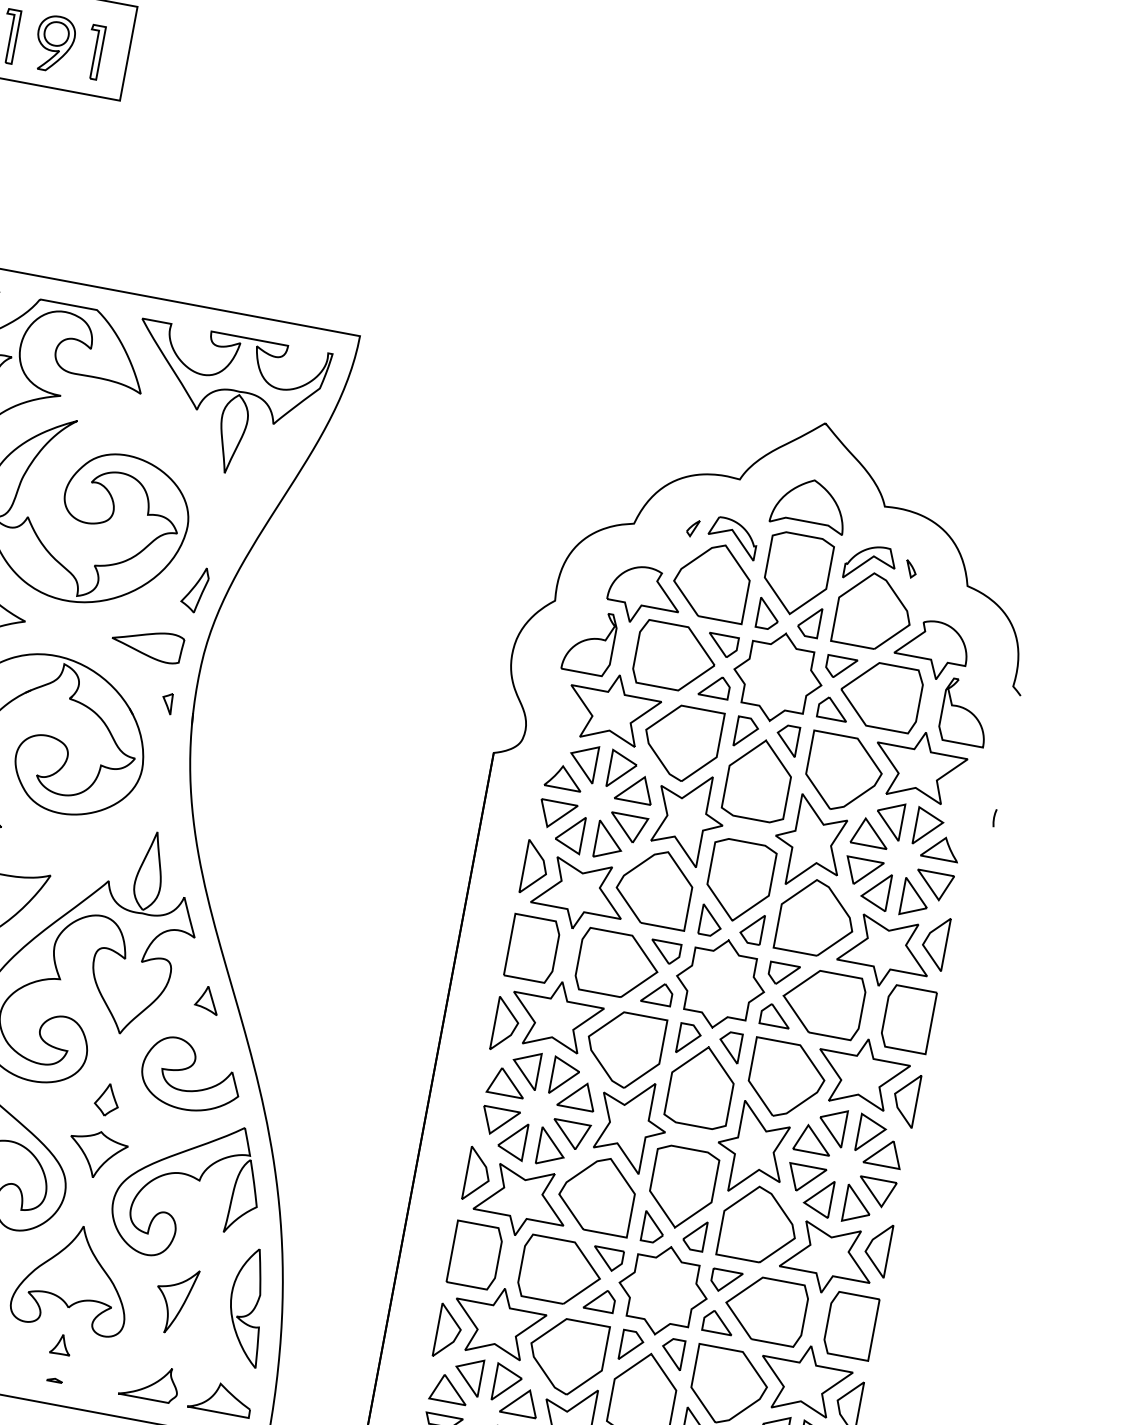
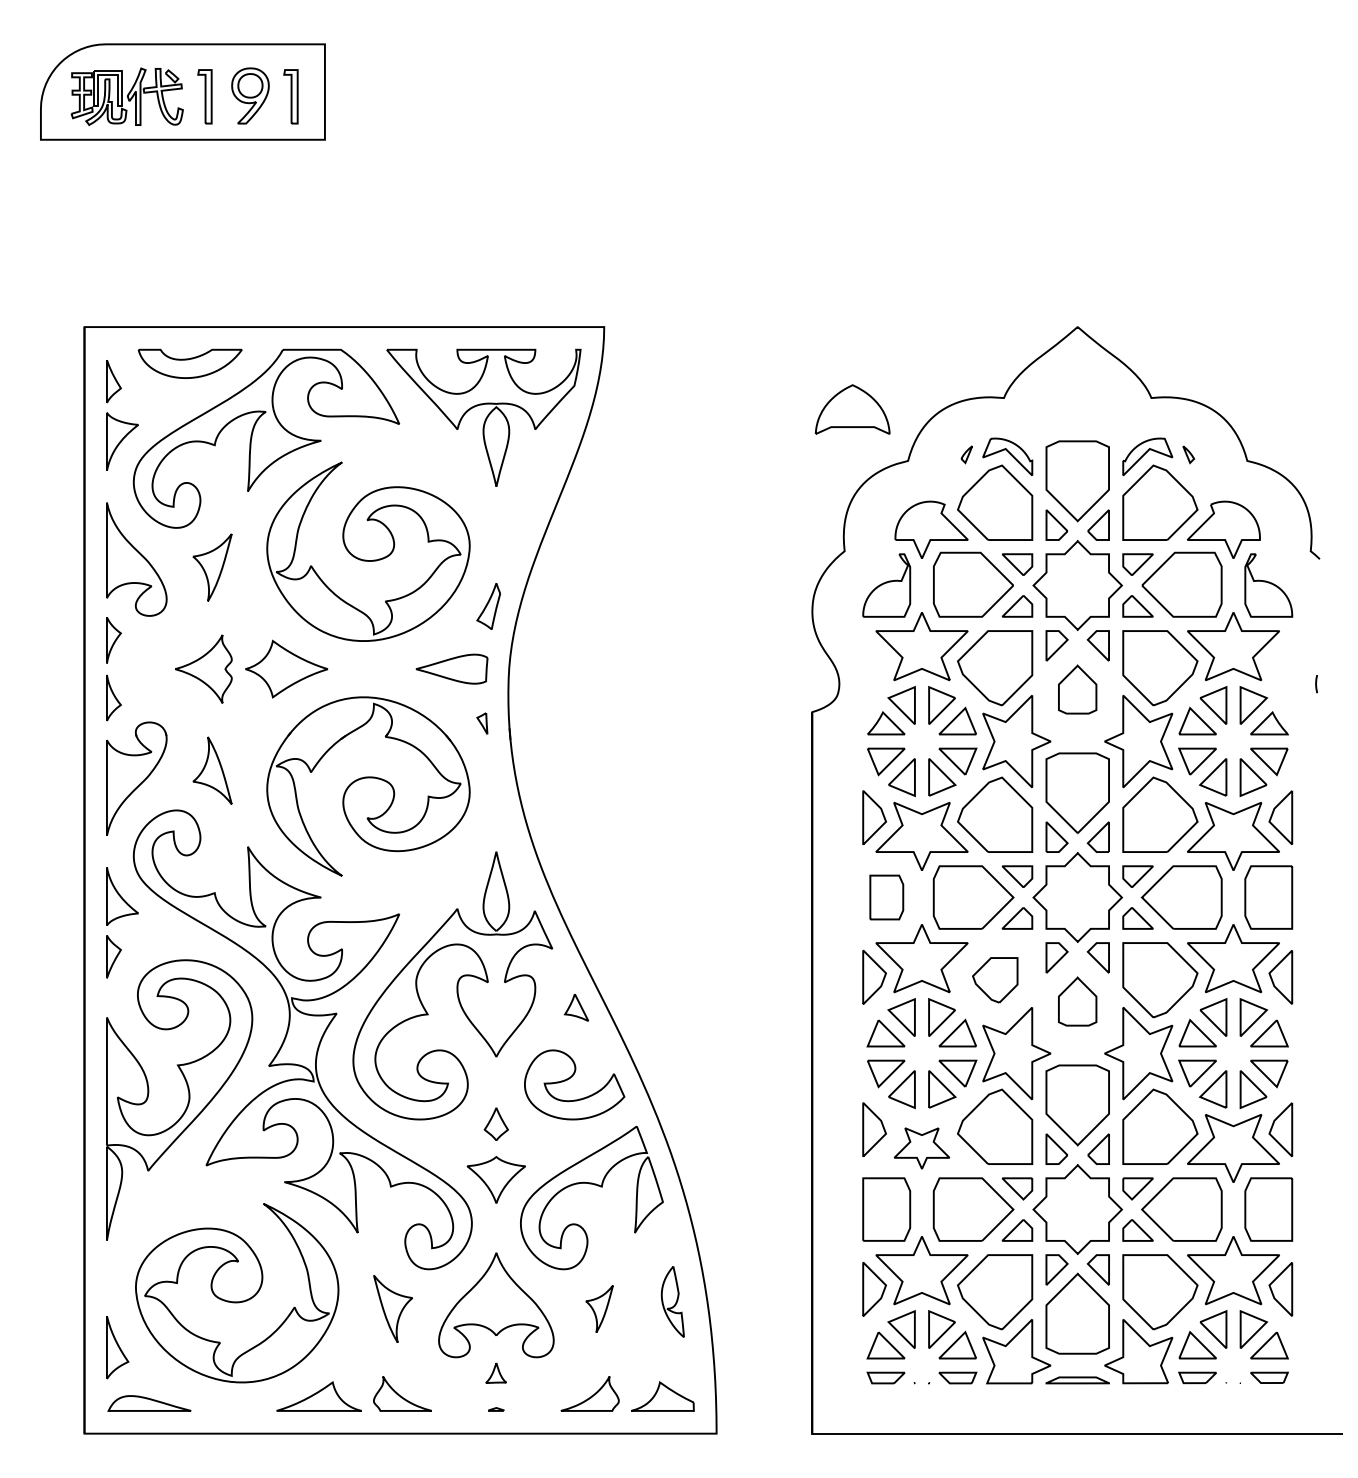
part: (810, 504) -> (852, 409), moved
part: (758, 779) -> (1077, 689), size x0.6
part: (532, 948) -> (886, 897), size x0.7
part: (624, 1050) -> (995, 980), size x0.6
part: (701, 1086) -> (1077, 1001), size x0.6
part: (520, 1201) -> (921, 1148), size x0.6
part: (174, 1299) -> (599, 1308), size x0.7
part: (247, 1306) -> (672, 1301), size x0.6

